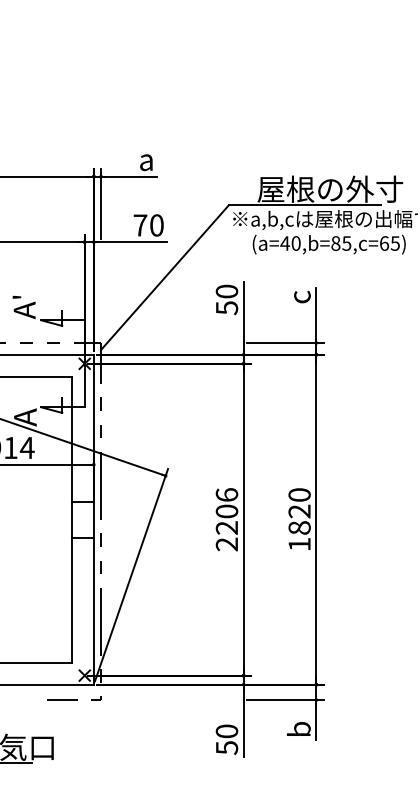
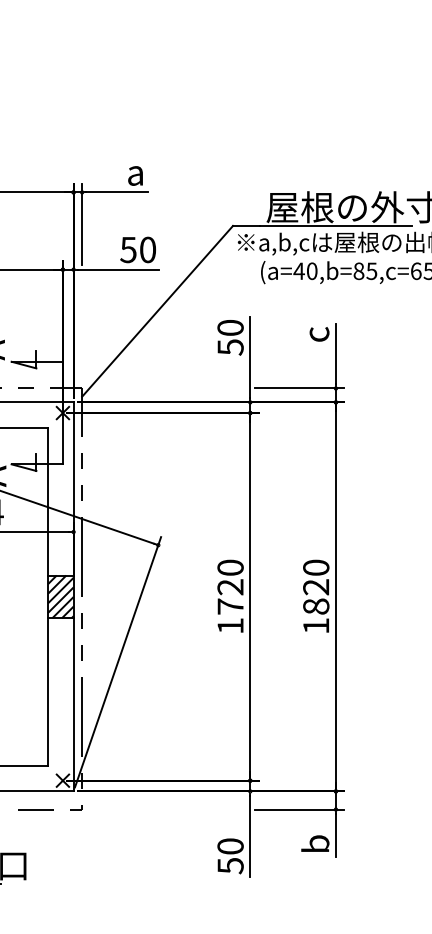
text: (140, 225) -> (128, 250), 70 -> 50
hatch: (82, 519) -> (60, 596), added
text: (226, 519) -> (230, 596), 2206 -> 1720

